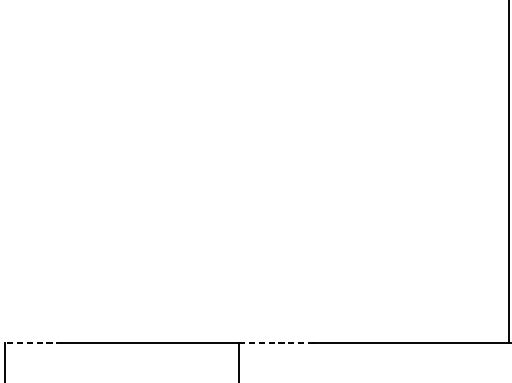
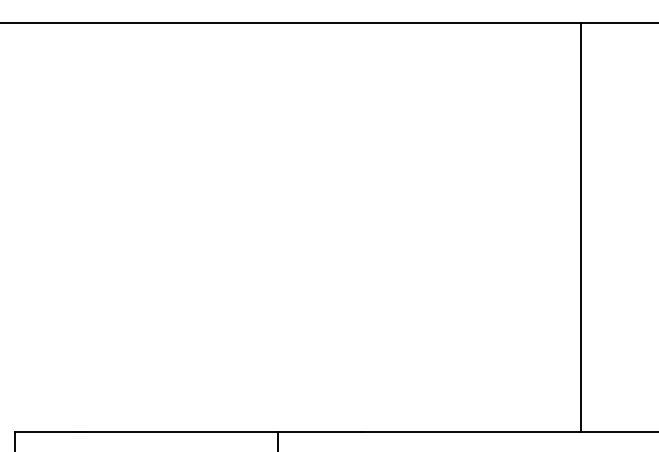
line: (33, 342) -> (46, 432), dashed -> solid
line: (277, 342) -> (320, 432), dashed -> solid

